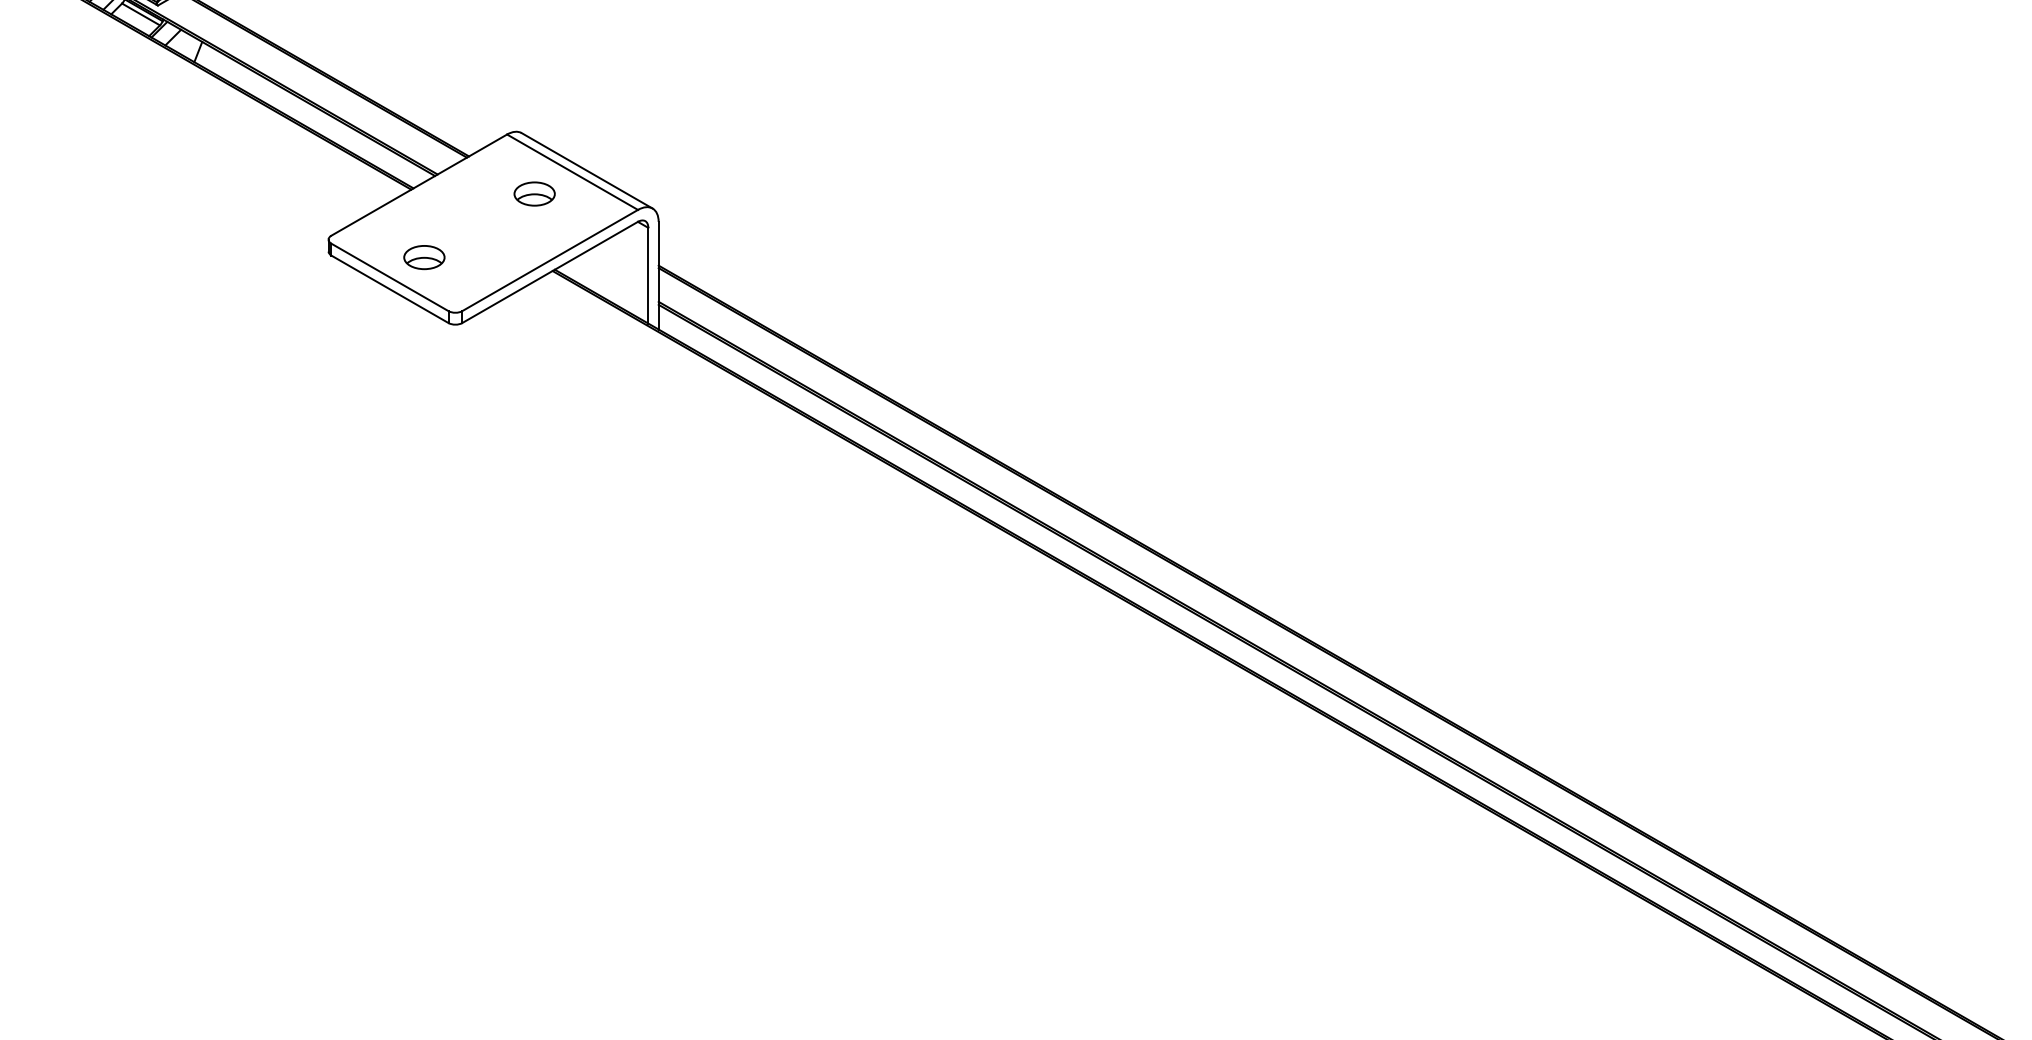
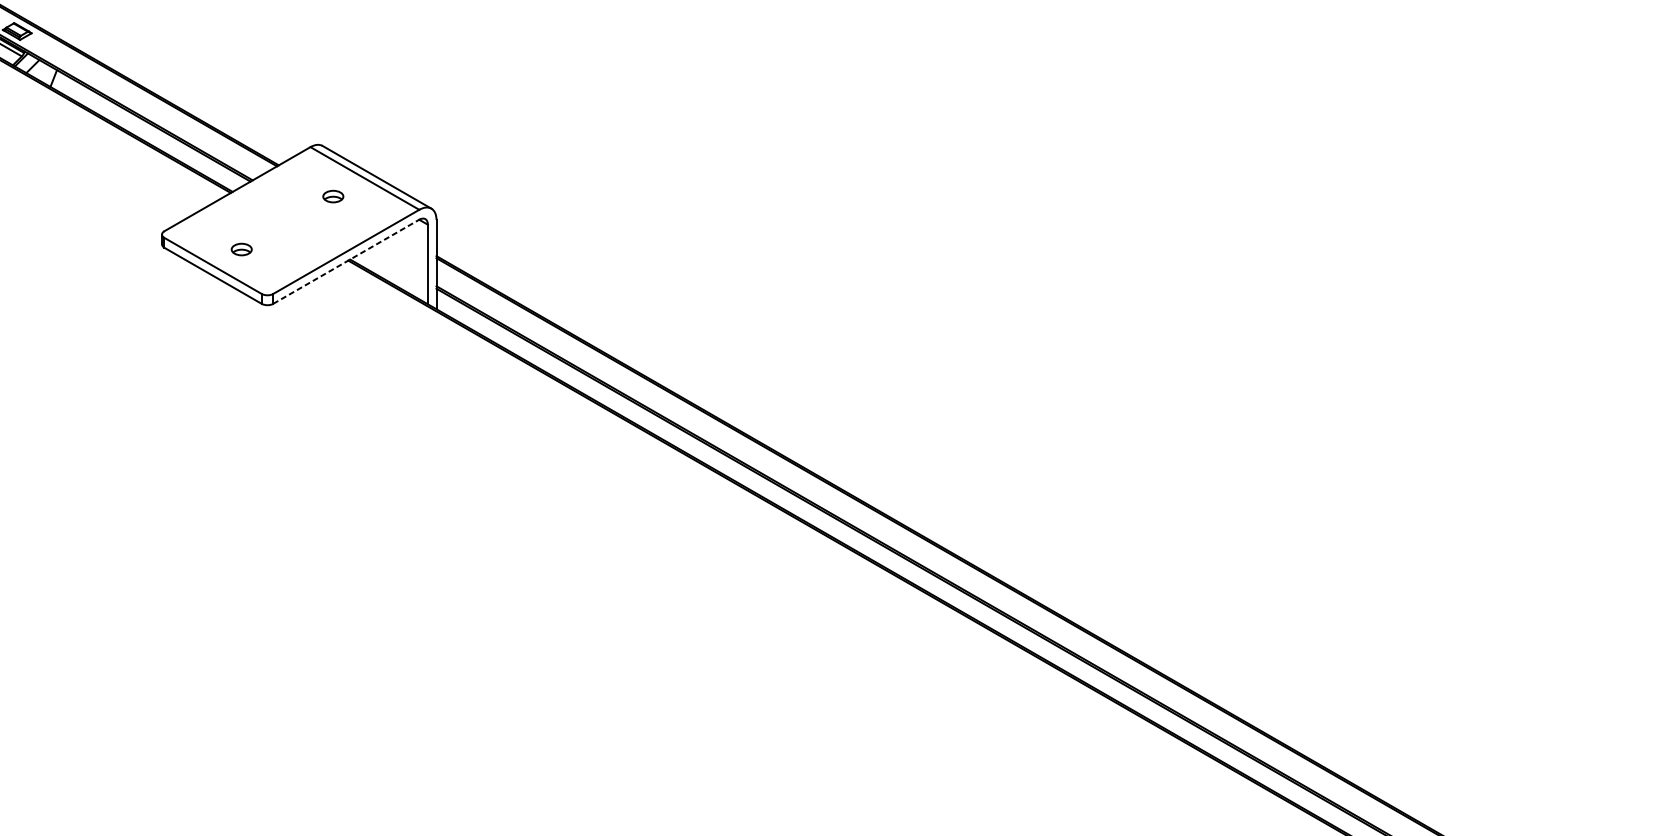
part: (534, 193) -> (333, 196), size x0.6
part: (424, 257) -> (241, 249), size x0.6
line: (550, 272) -> (346, 261), solid -> dashed

